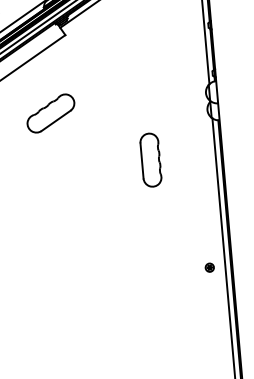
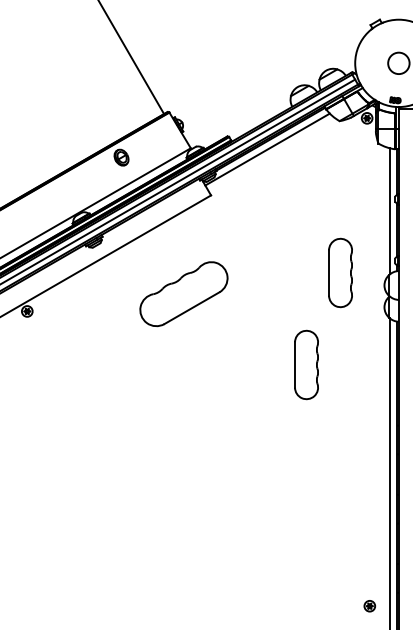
part: (171, 86) -> (340, 272), added
part: (50, 113) -> (183, 293), size x1.4
part: (209, 267) -> (369, 606), moved

